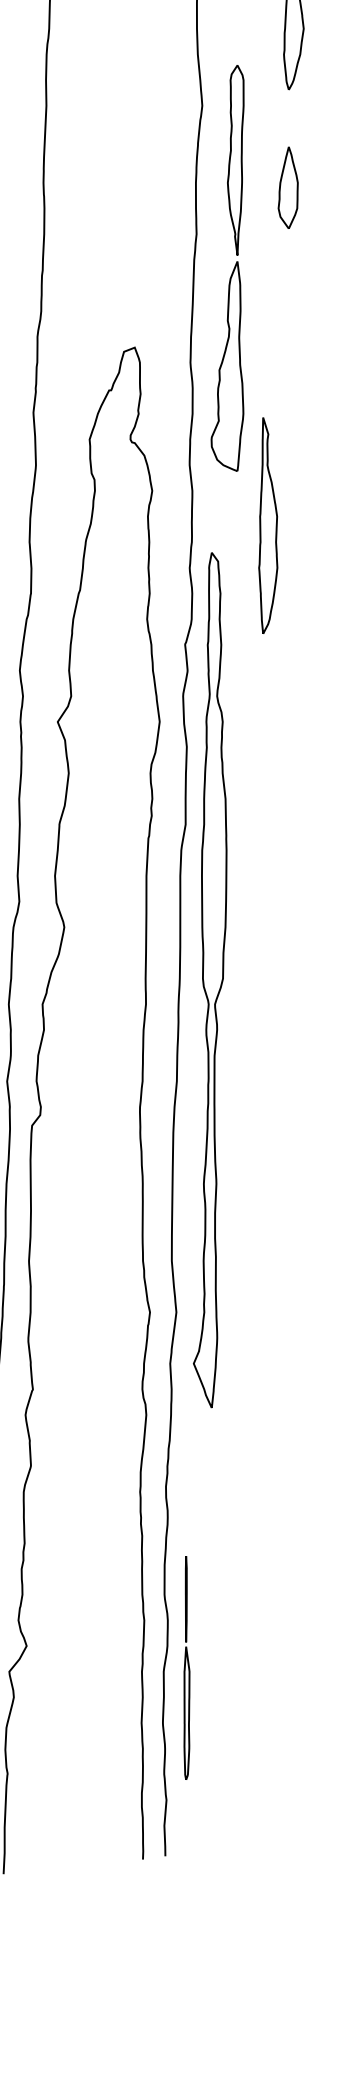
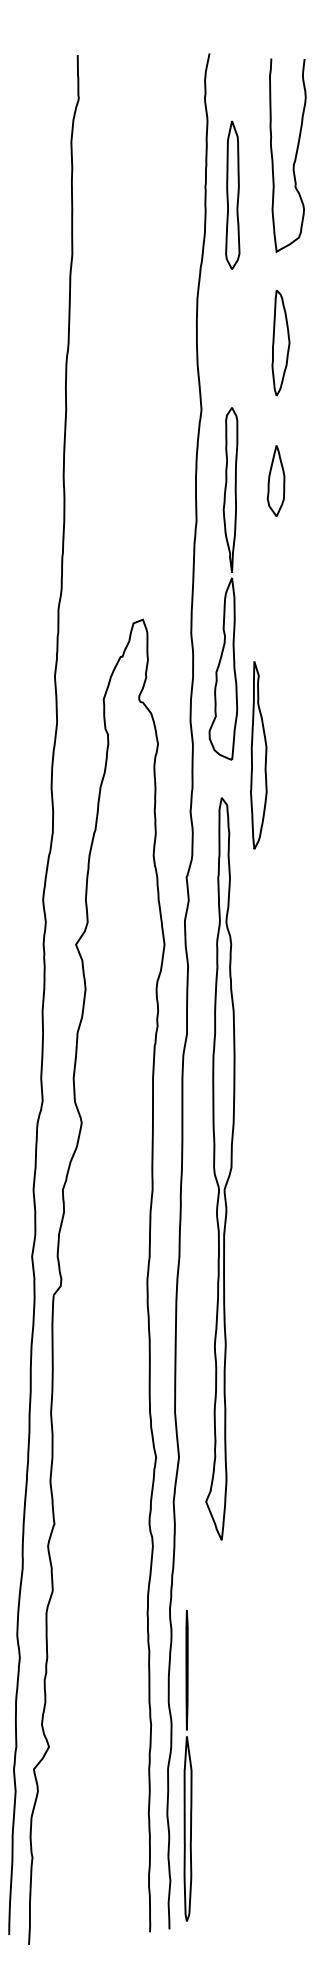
part: (227, 267) -> (223, 583), moved
part: (267, 525) -> (258, 755), moved
part: (210, 979) -> (220, 1168), moved
part: (187, 1667) -> (188, 1765), size x1.6

